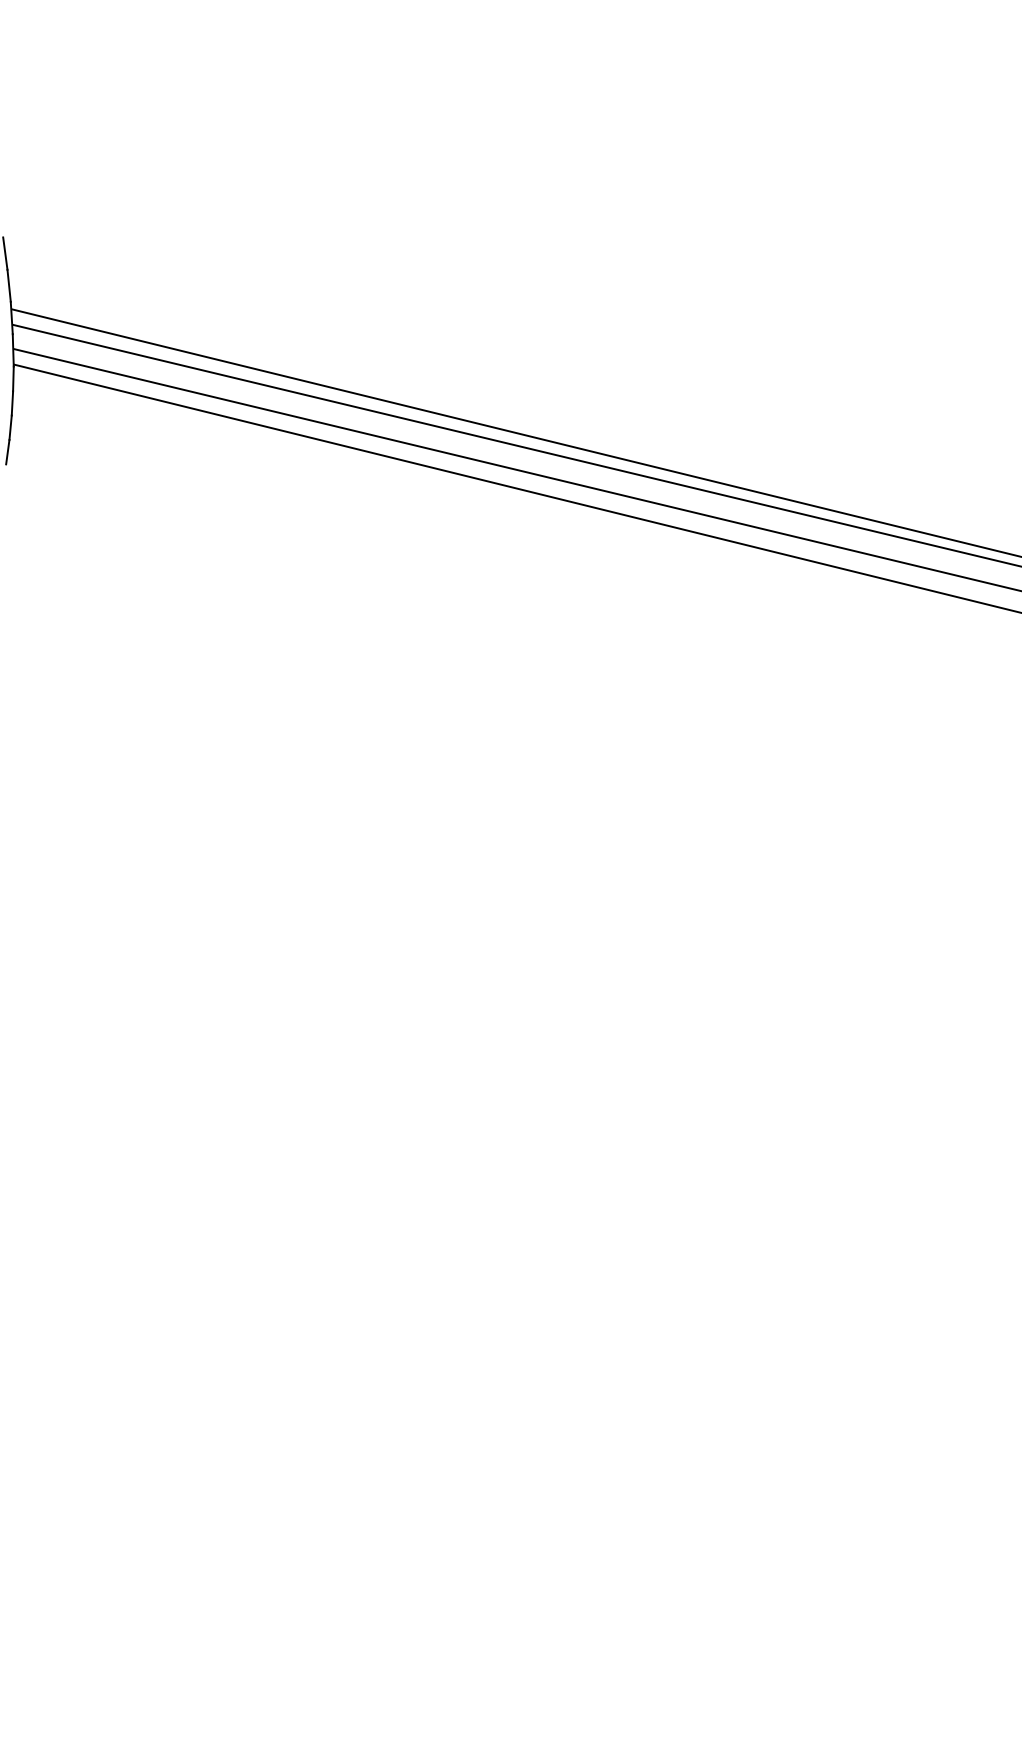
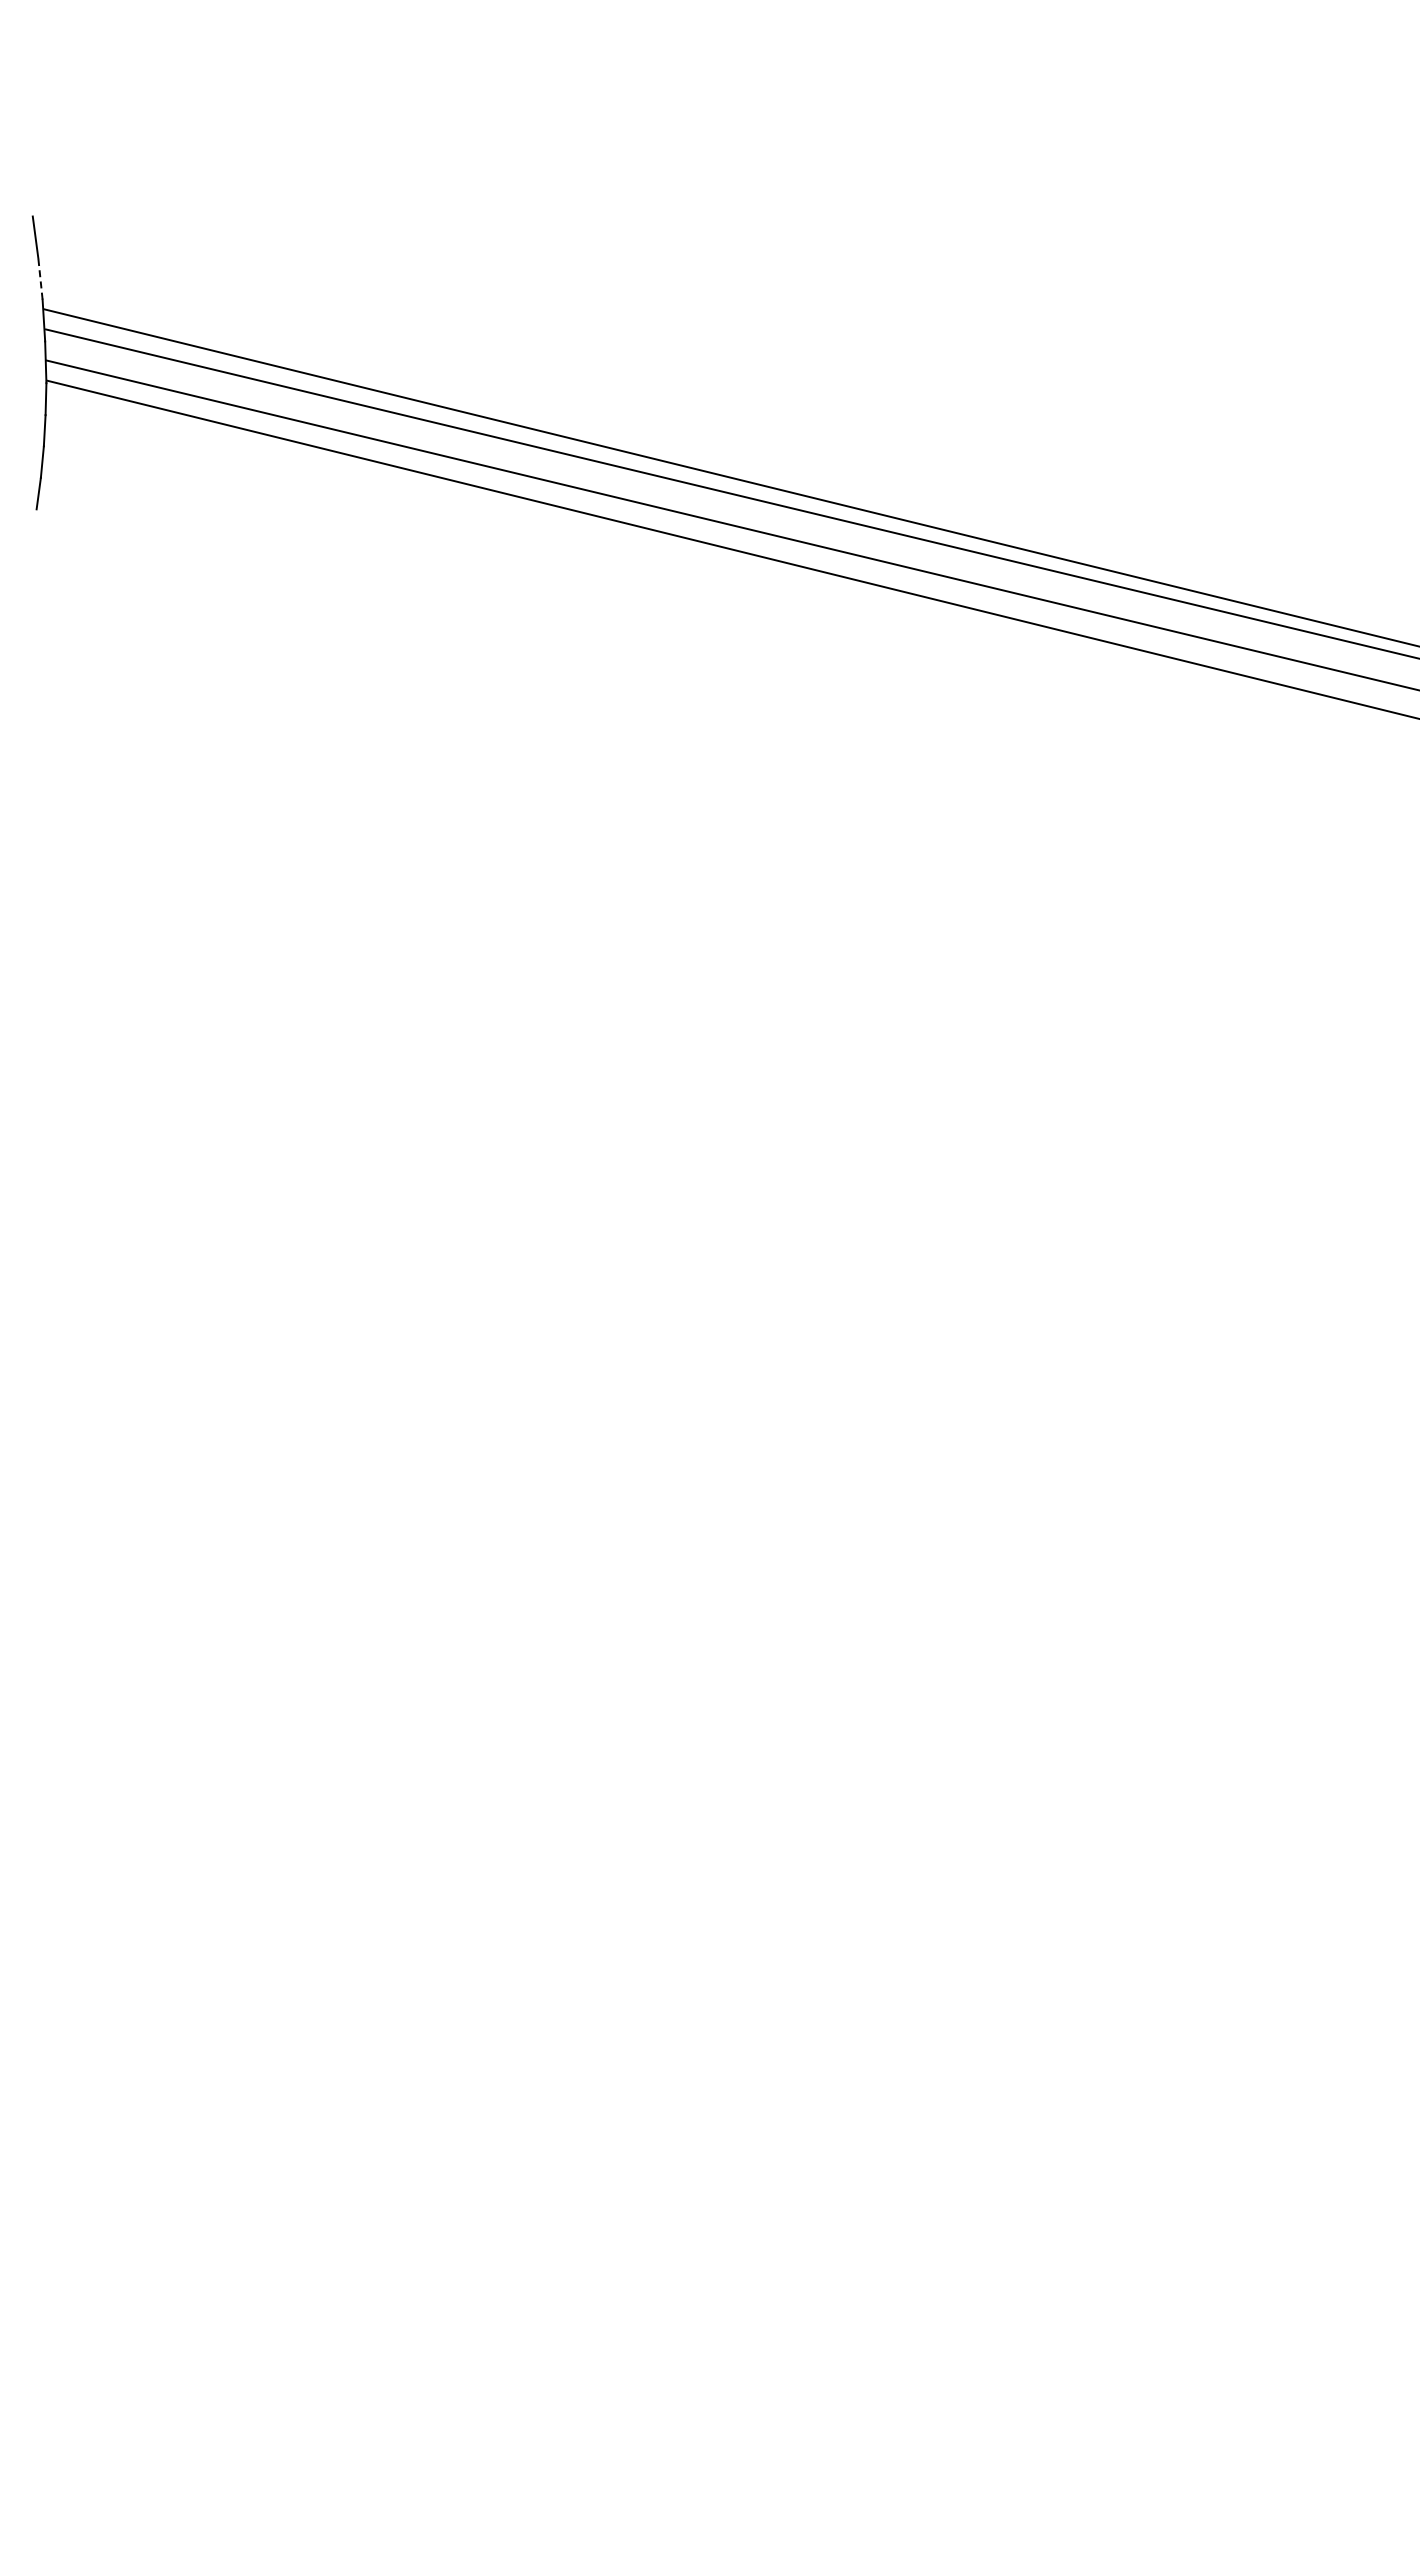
line: (9, 285) -> (40, 278), solid -> dashed

